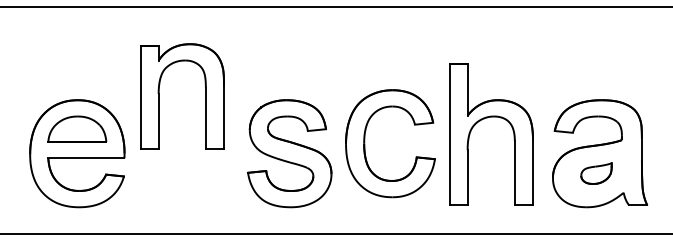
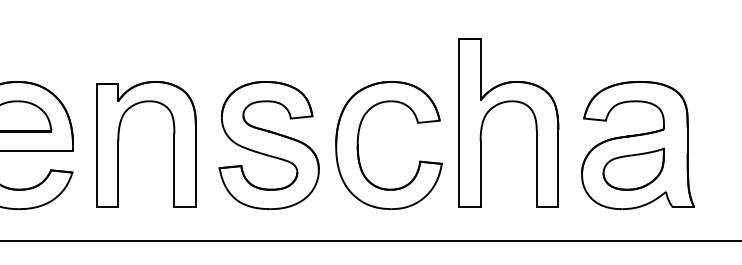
part: (159, 96) -> (119, 144), moved
part: (365, 143) -> (359, 145), moved
part: (596, 173) -> (633, 169), size x1.67

